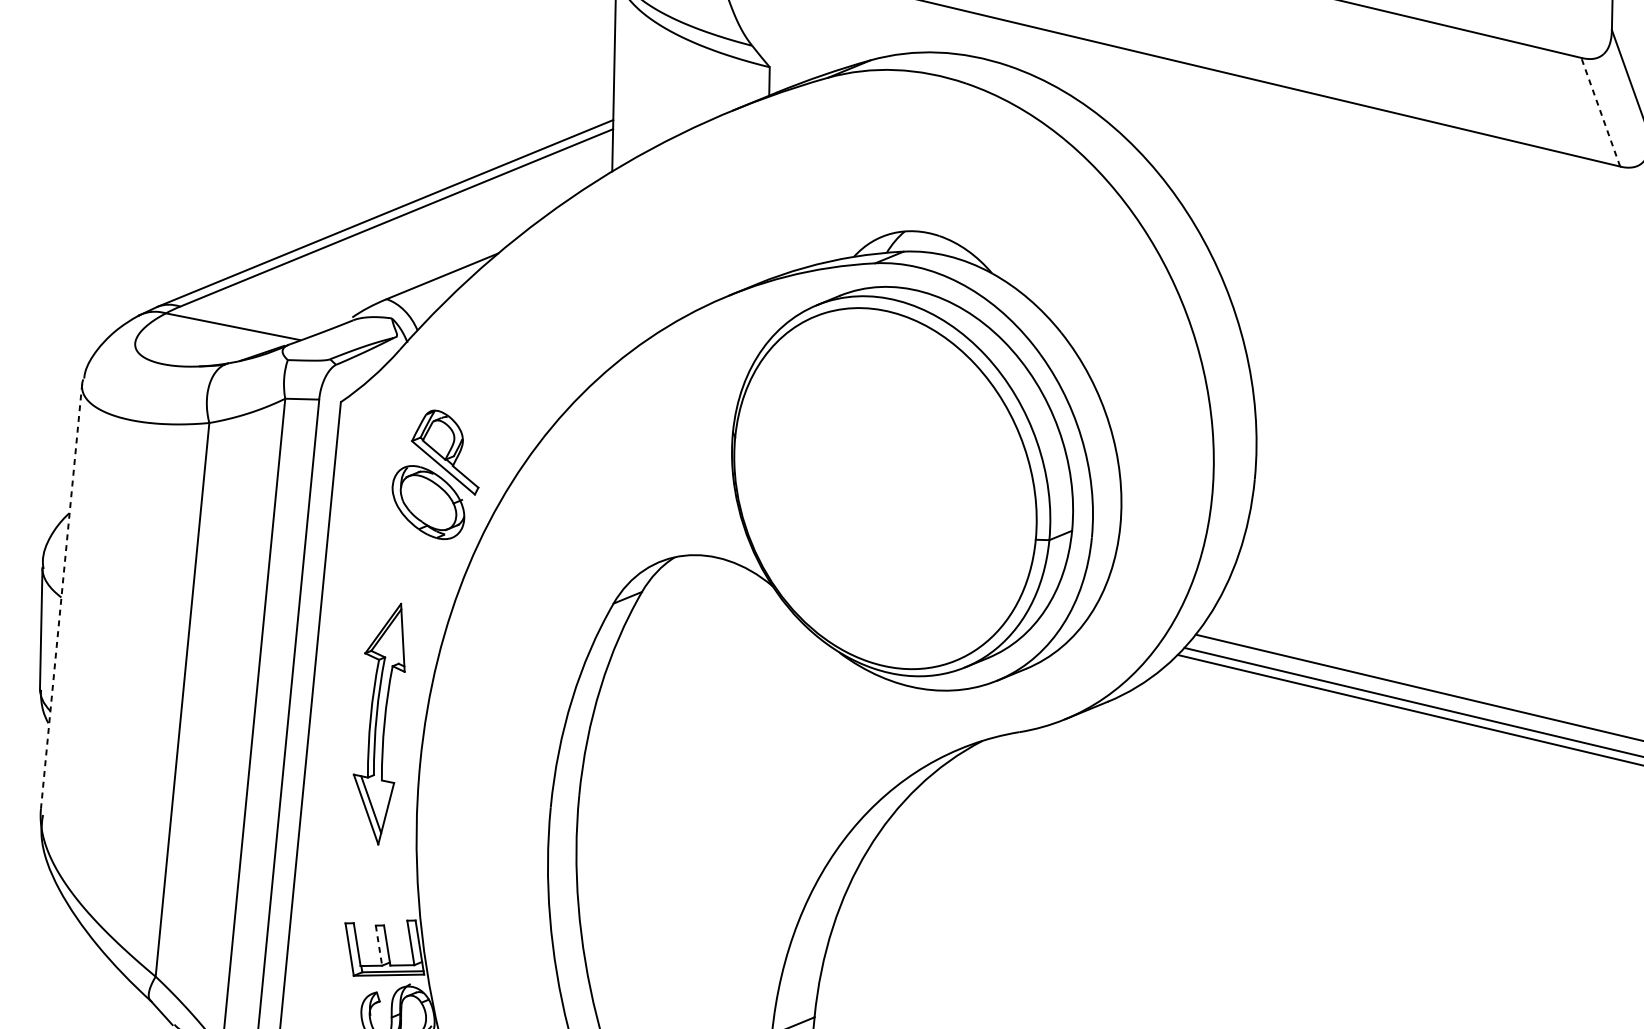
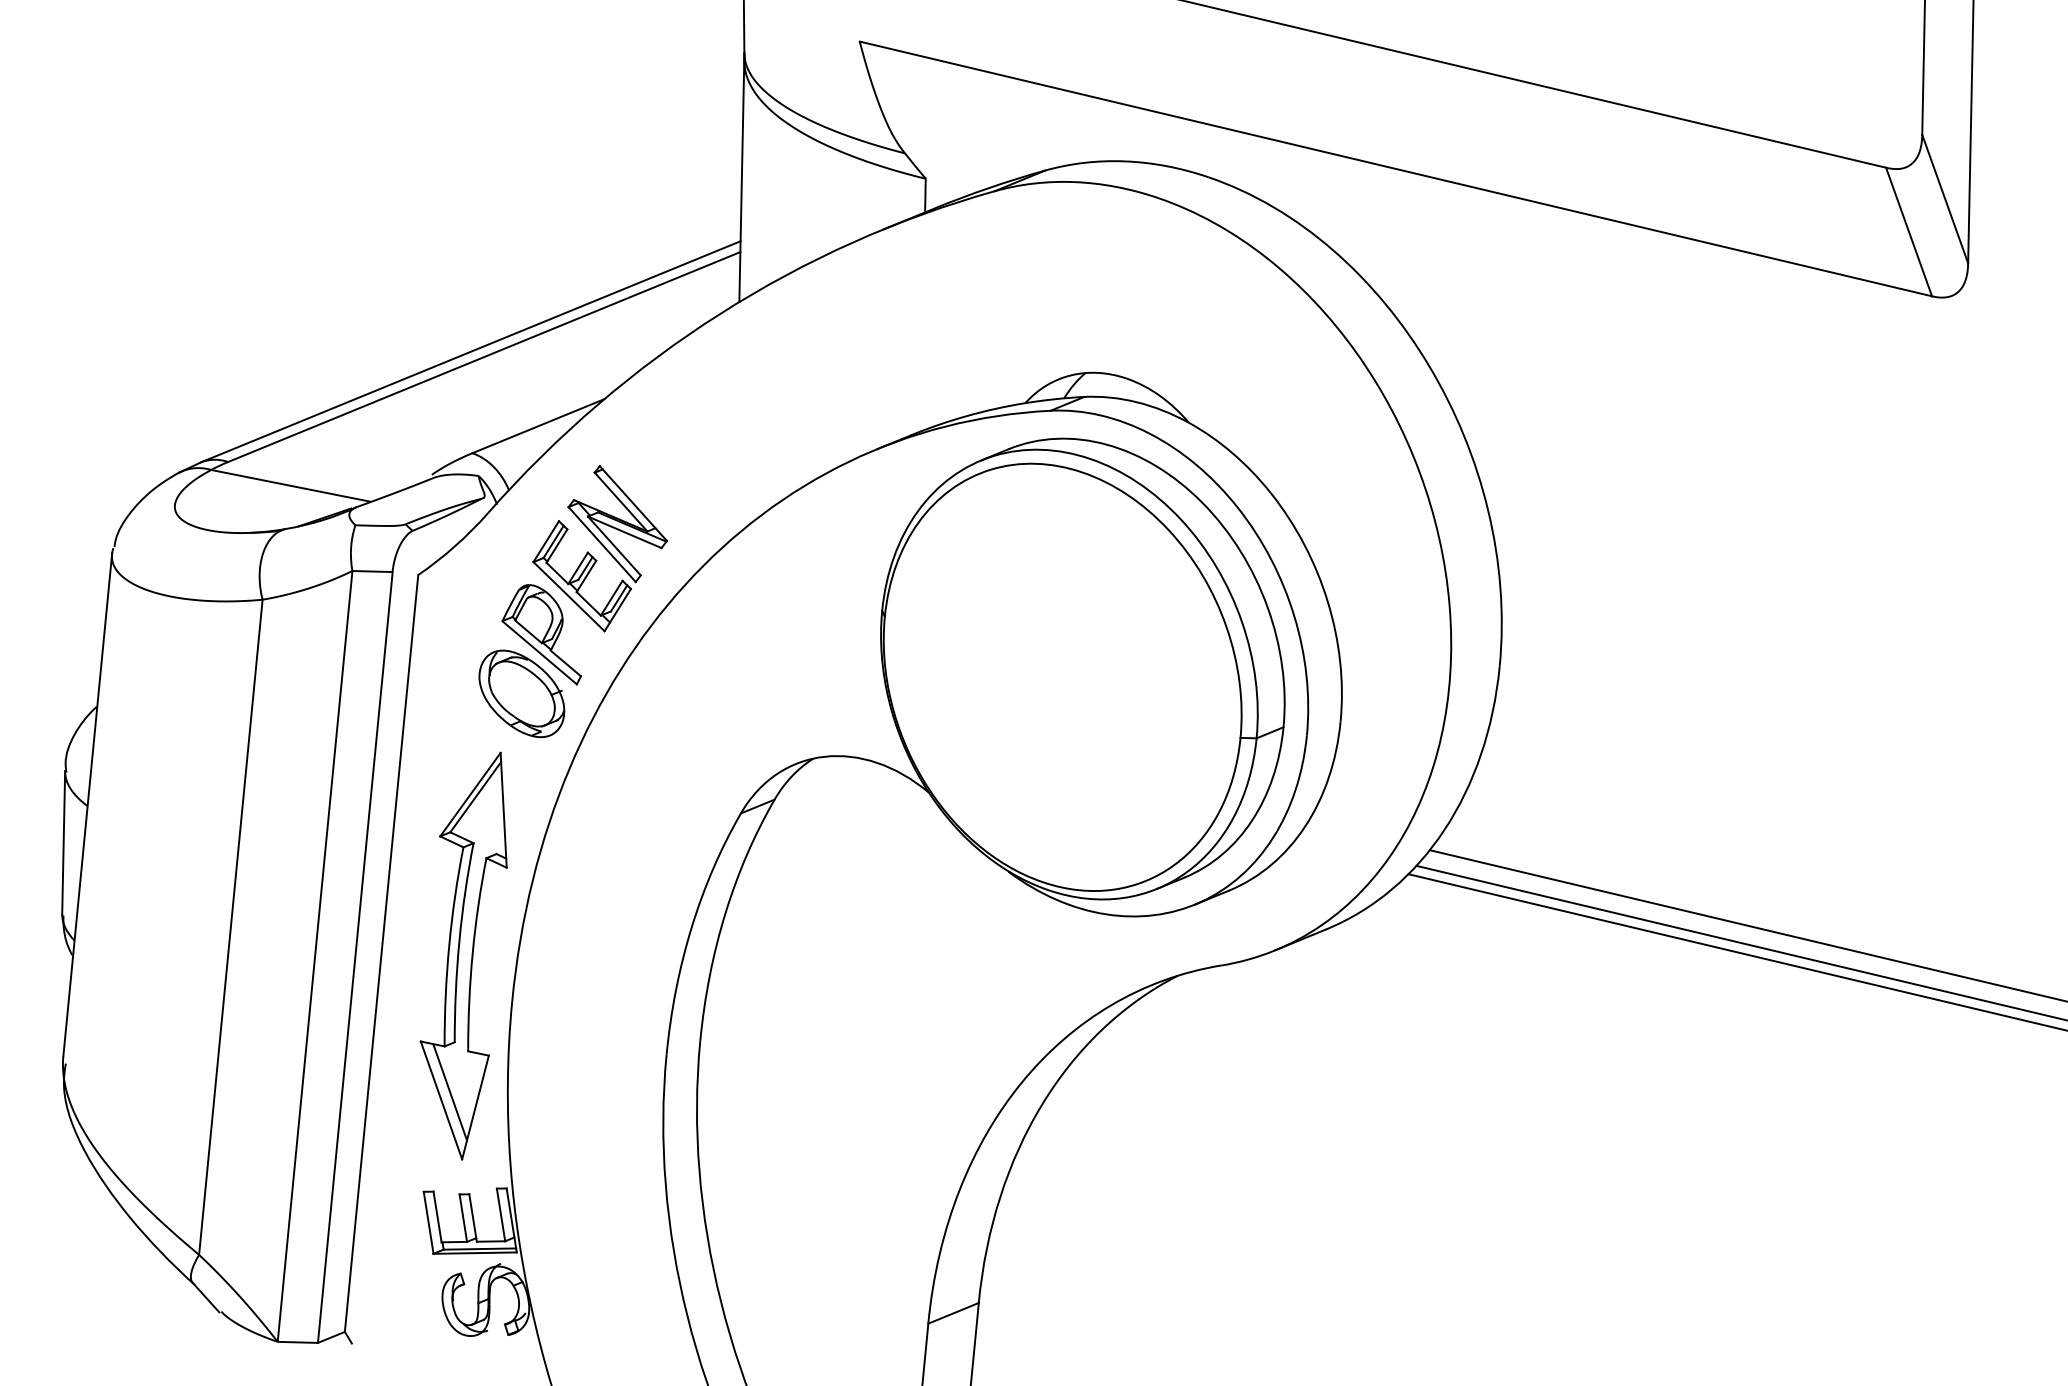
line: (1600, 111) -> (1908, 231), dashed -> solid
part: (494, 379) -> (600, 548), added
line: (61, 596) -> (87, 804), dashed -> solid
part: (379, 723) -> (463, 955), size x1.43
line: (379, 945) -> (463, 1218), dashed -> solid

